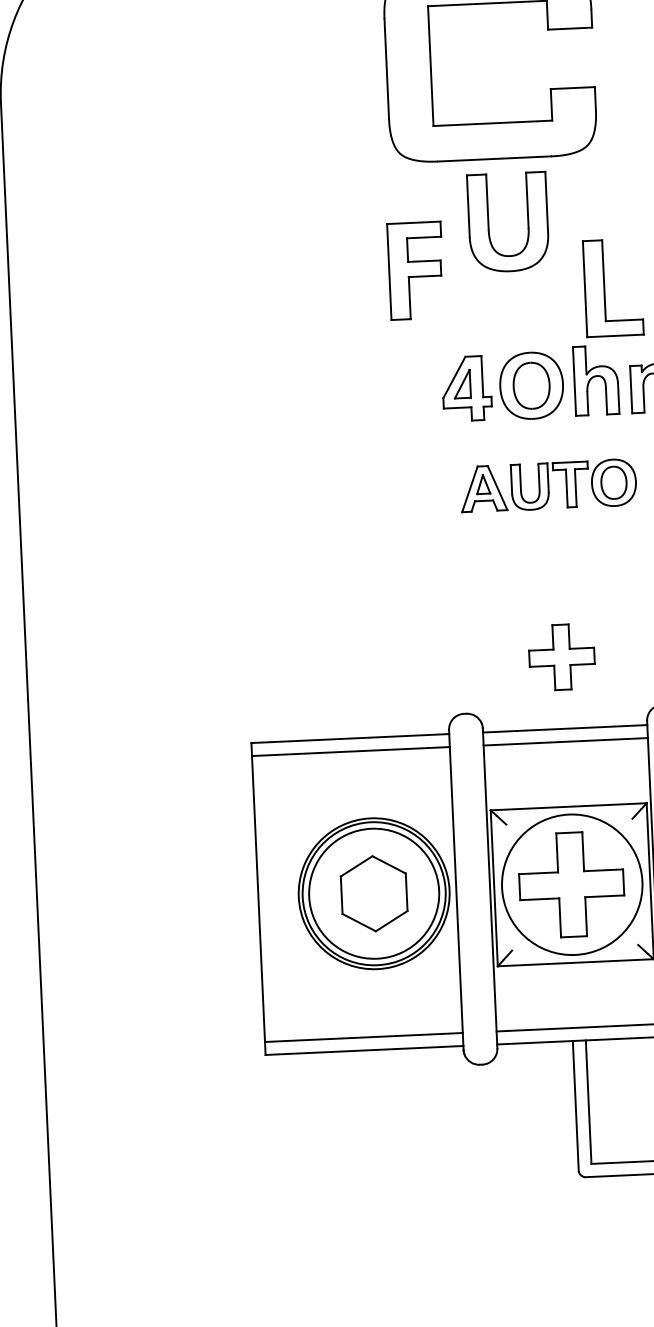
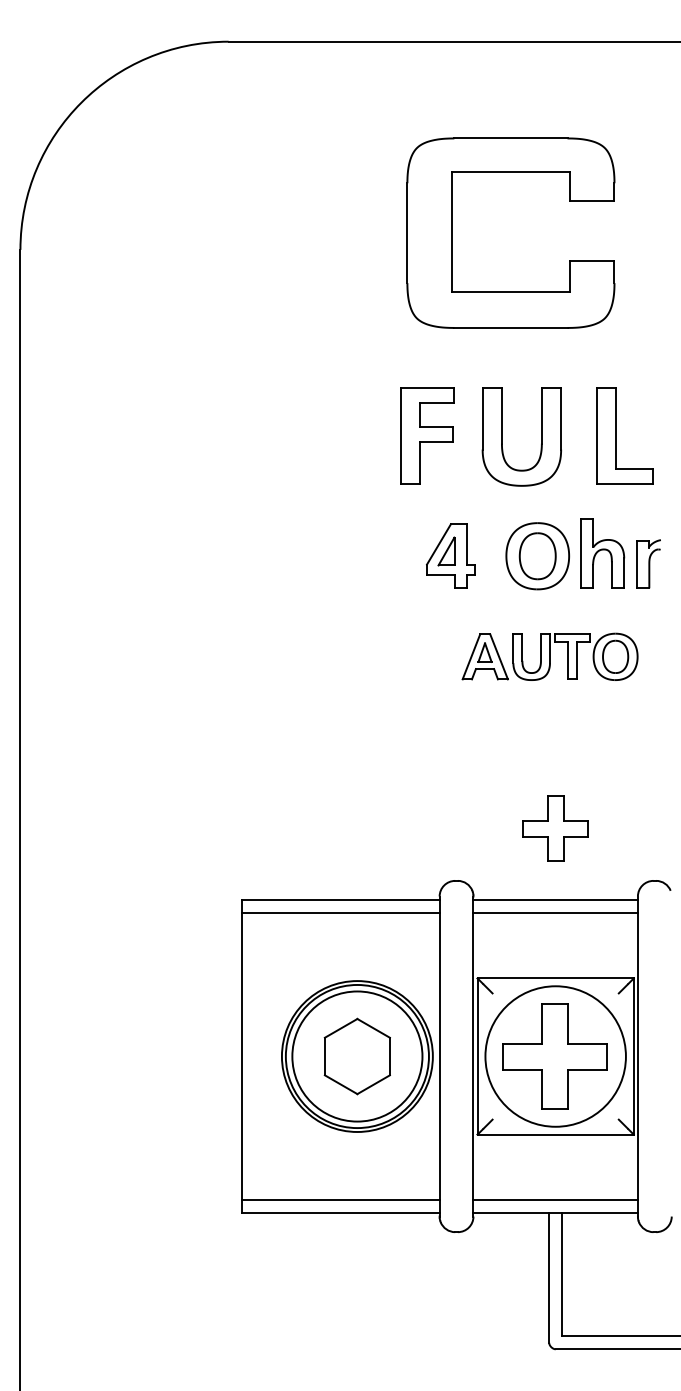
part: (488, 222) -> (502, 436), moved
part: (605, 287) -> (616, 435), moved
part: (466, 388) -> (450, 555), moved

